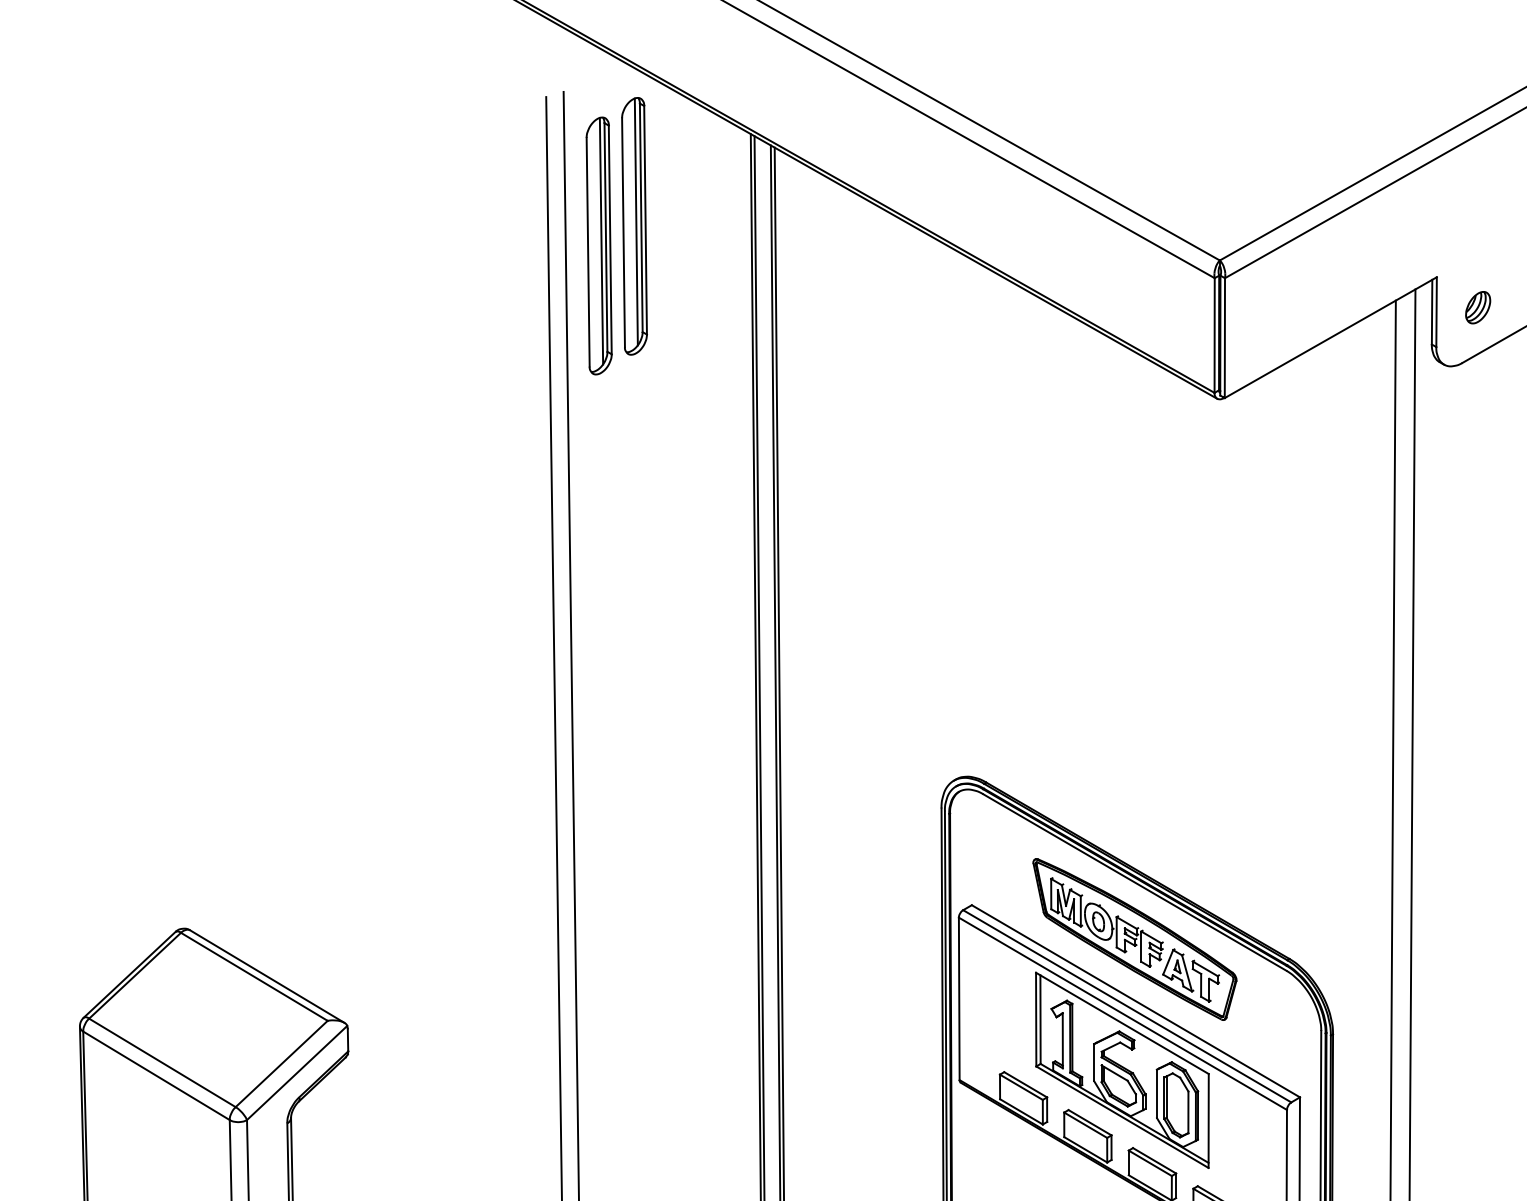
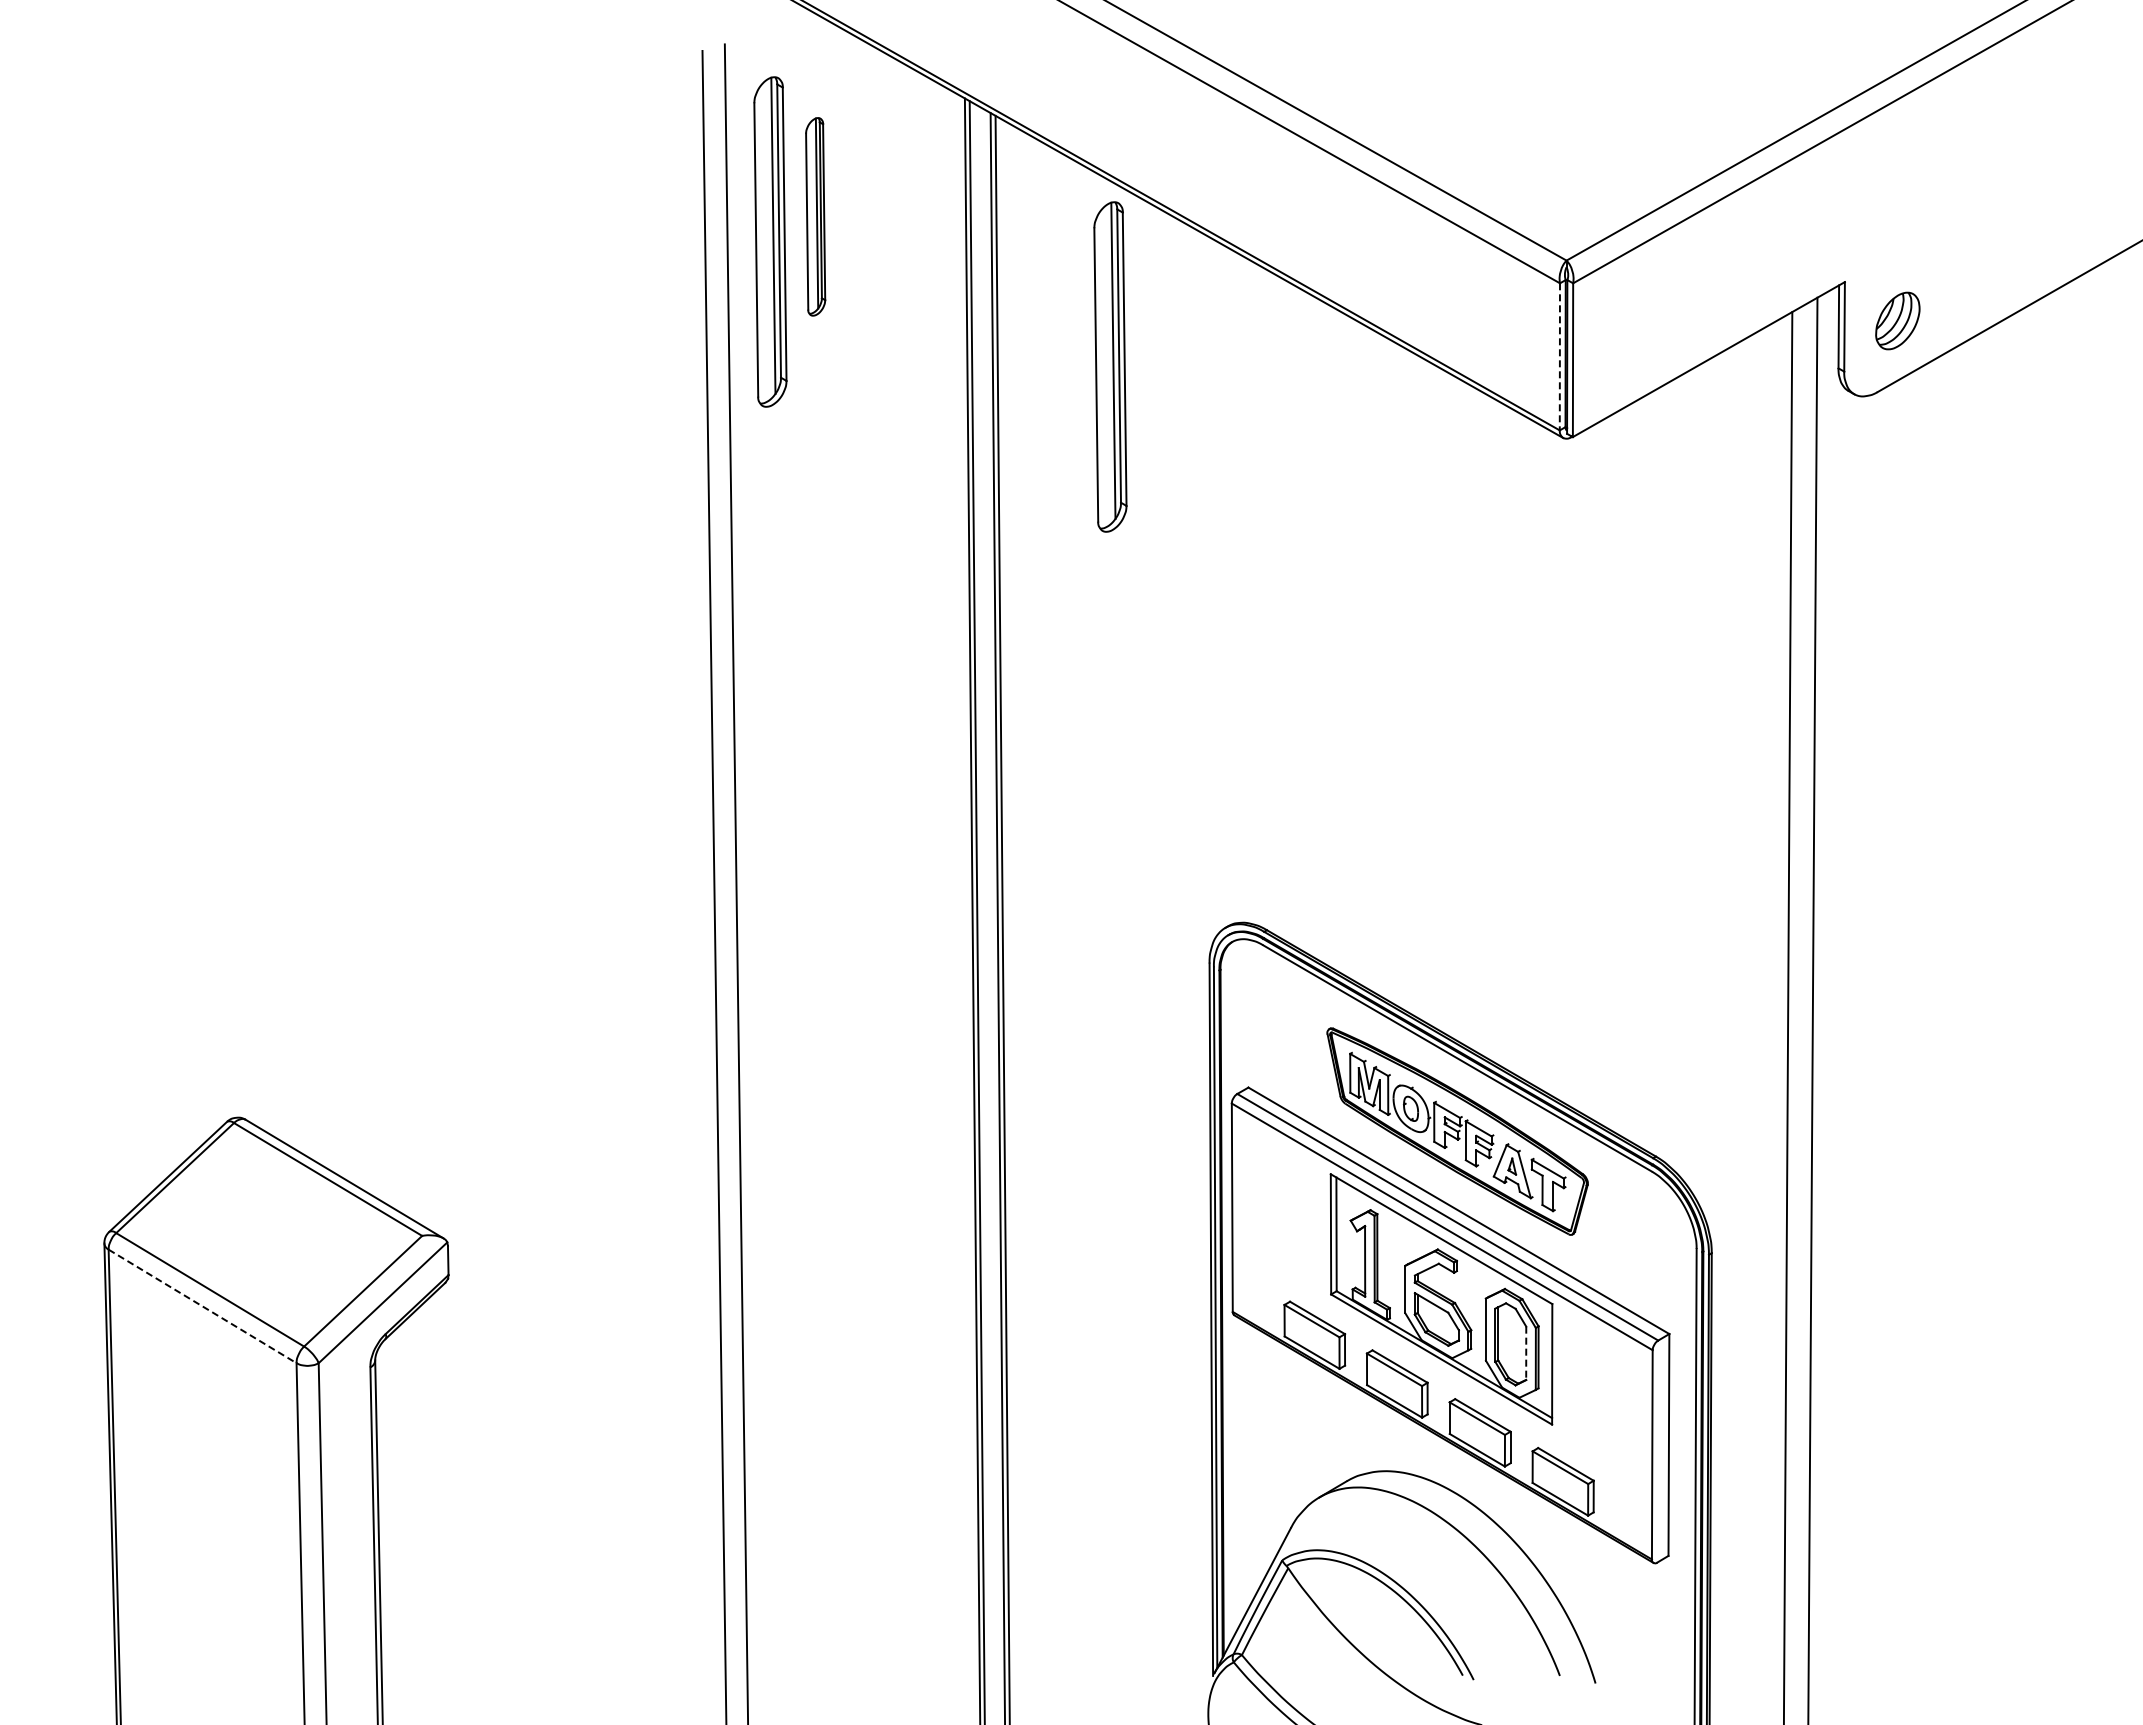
part: (634, 226) -> (815, 216), size x0.6
part: (1477, 307) -> (1897, 321), size x1.4
line: (1214, 335) -> (1559, 356), solid -> dashed
part: (864, 343) -> (1110, 366), added
line: (156, 1075) -> (202, 1306), solid -> dashed
line: (1188, 1112) -> (1526, 1353), solid -> dashed

